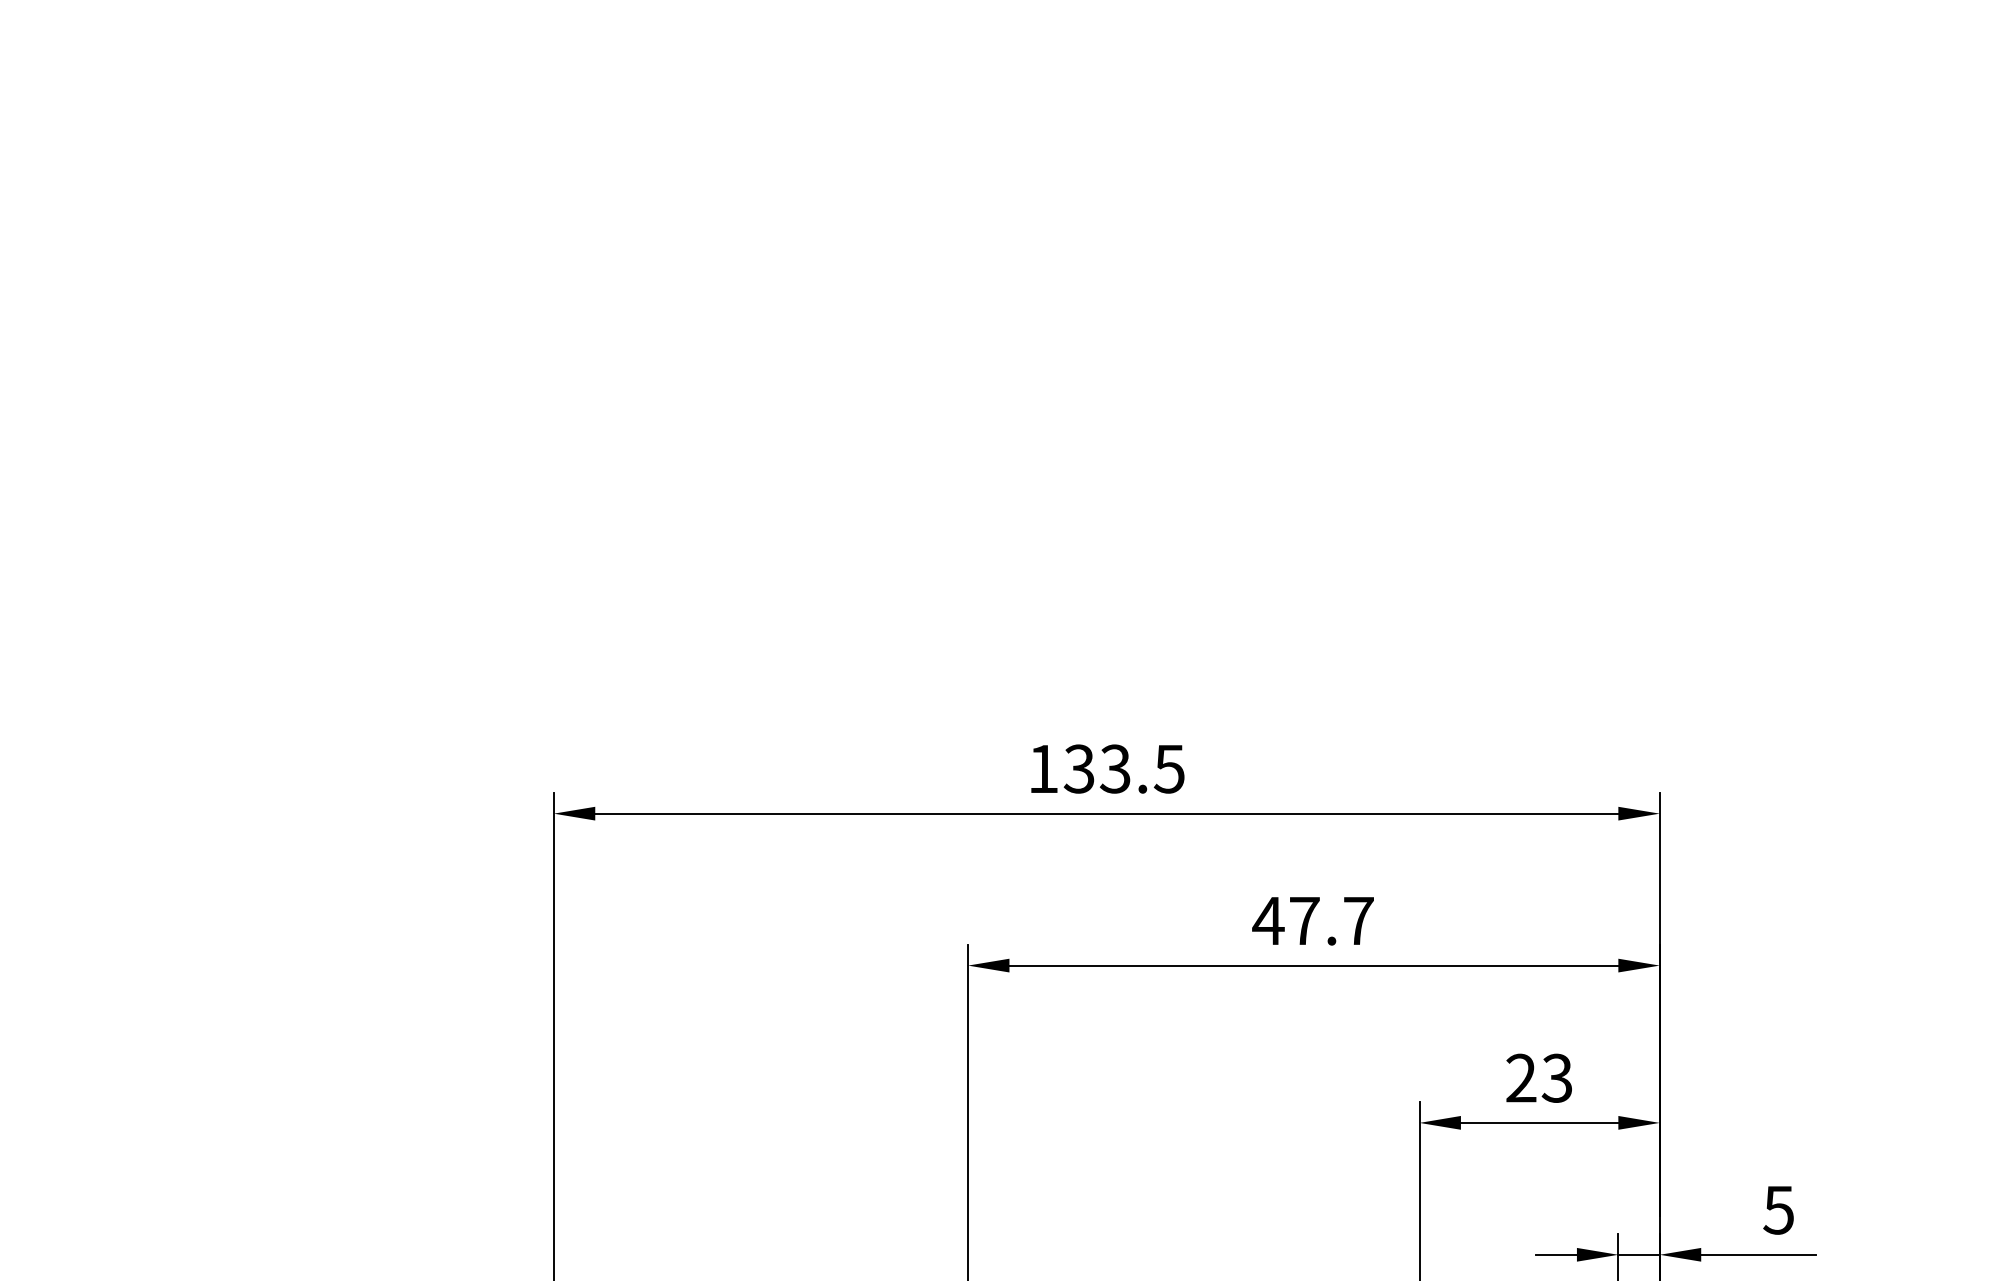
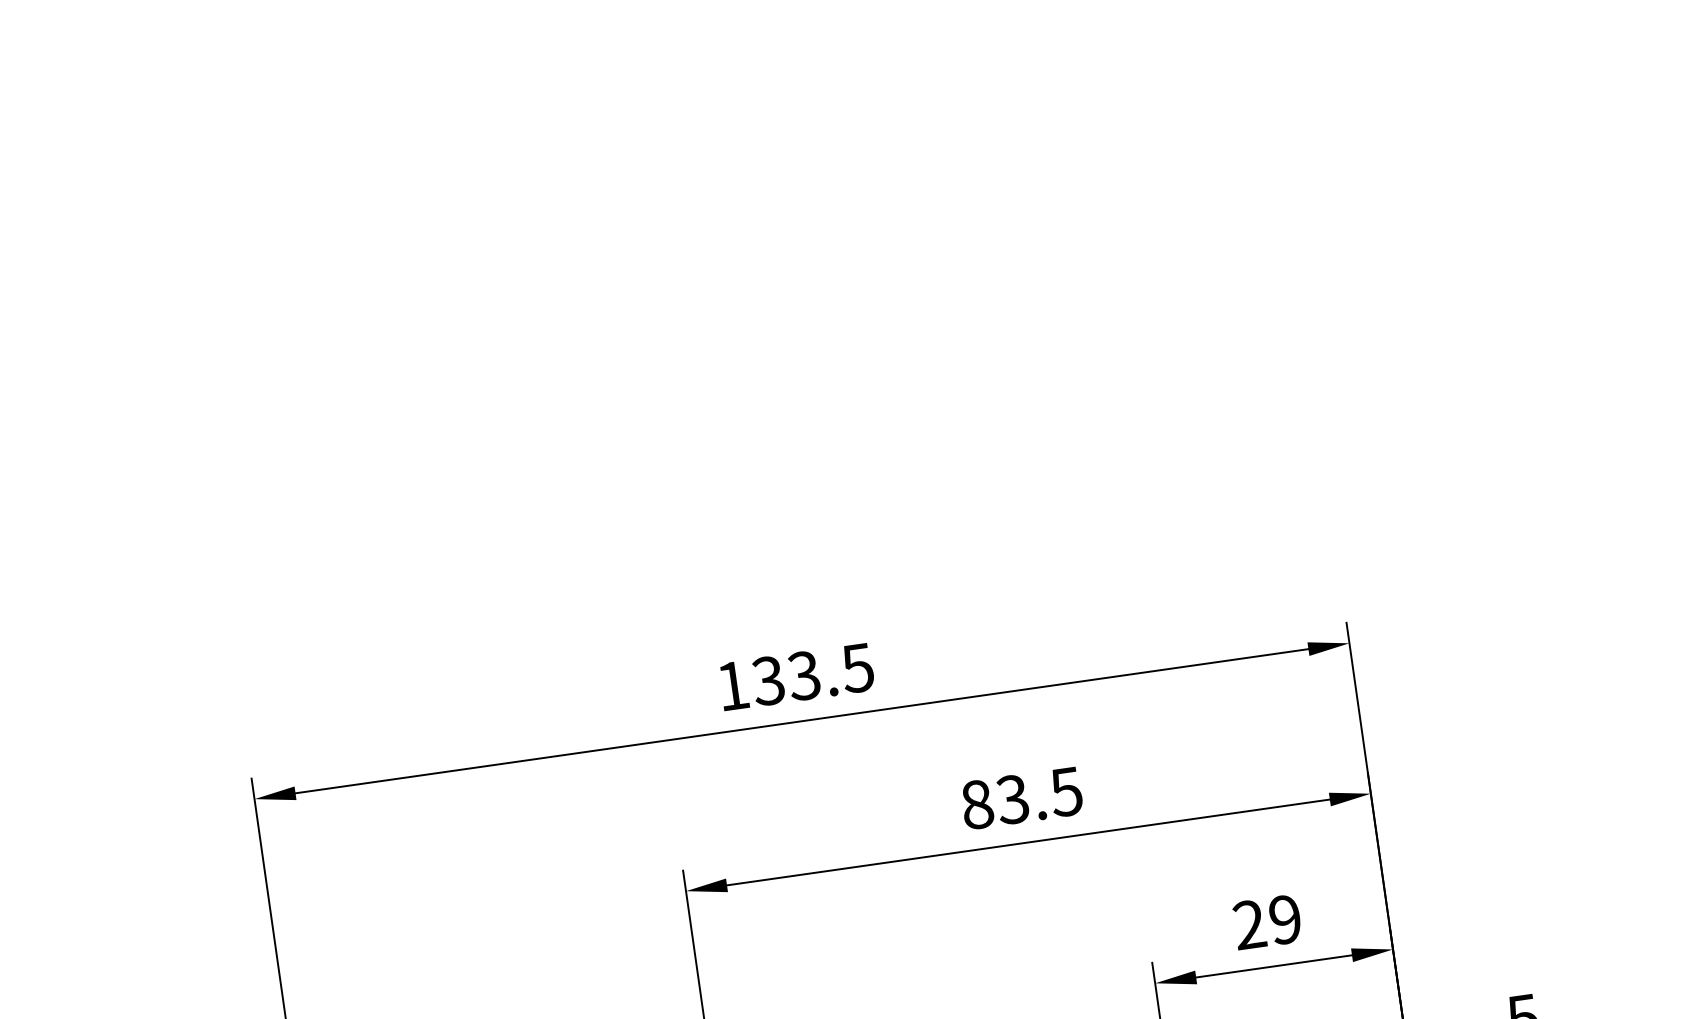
text: (1312, 920) -> (1020, 798), 47.7 -> 83.5
text: (1556, 1078) -> (1284, 920), 23 -> 29

